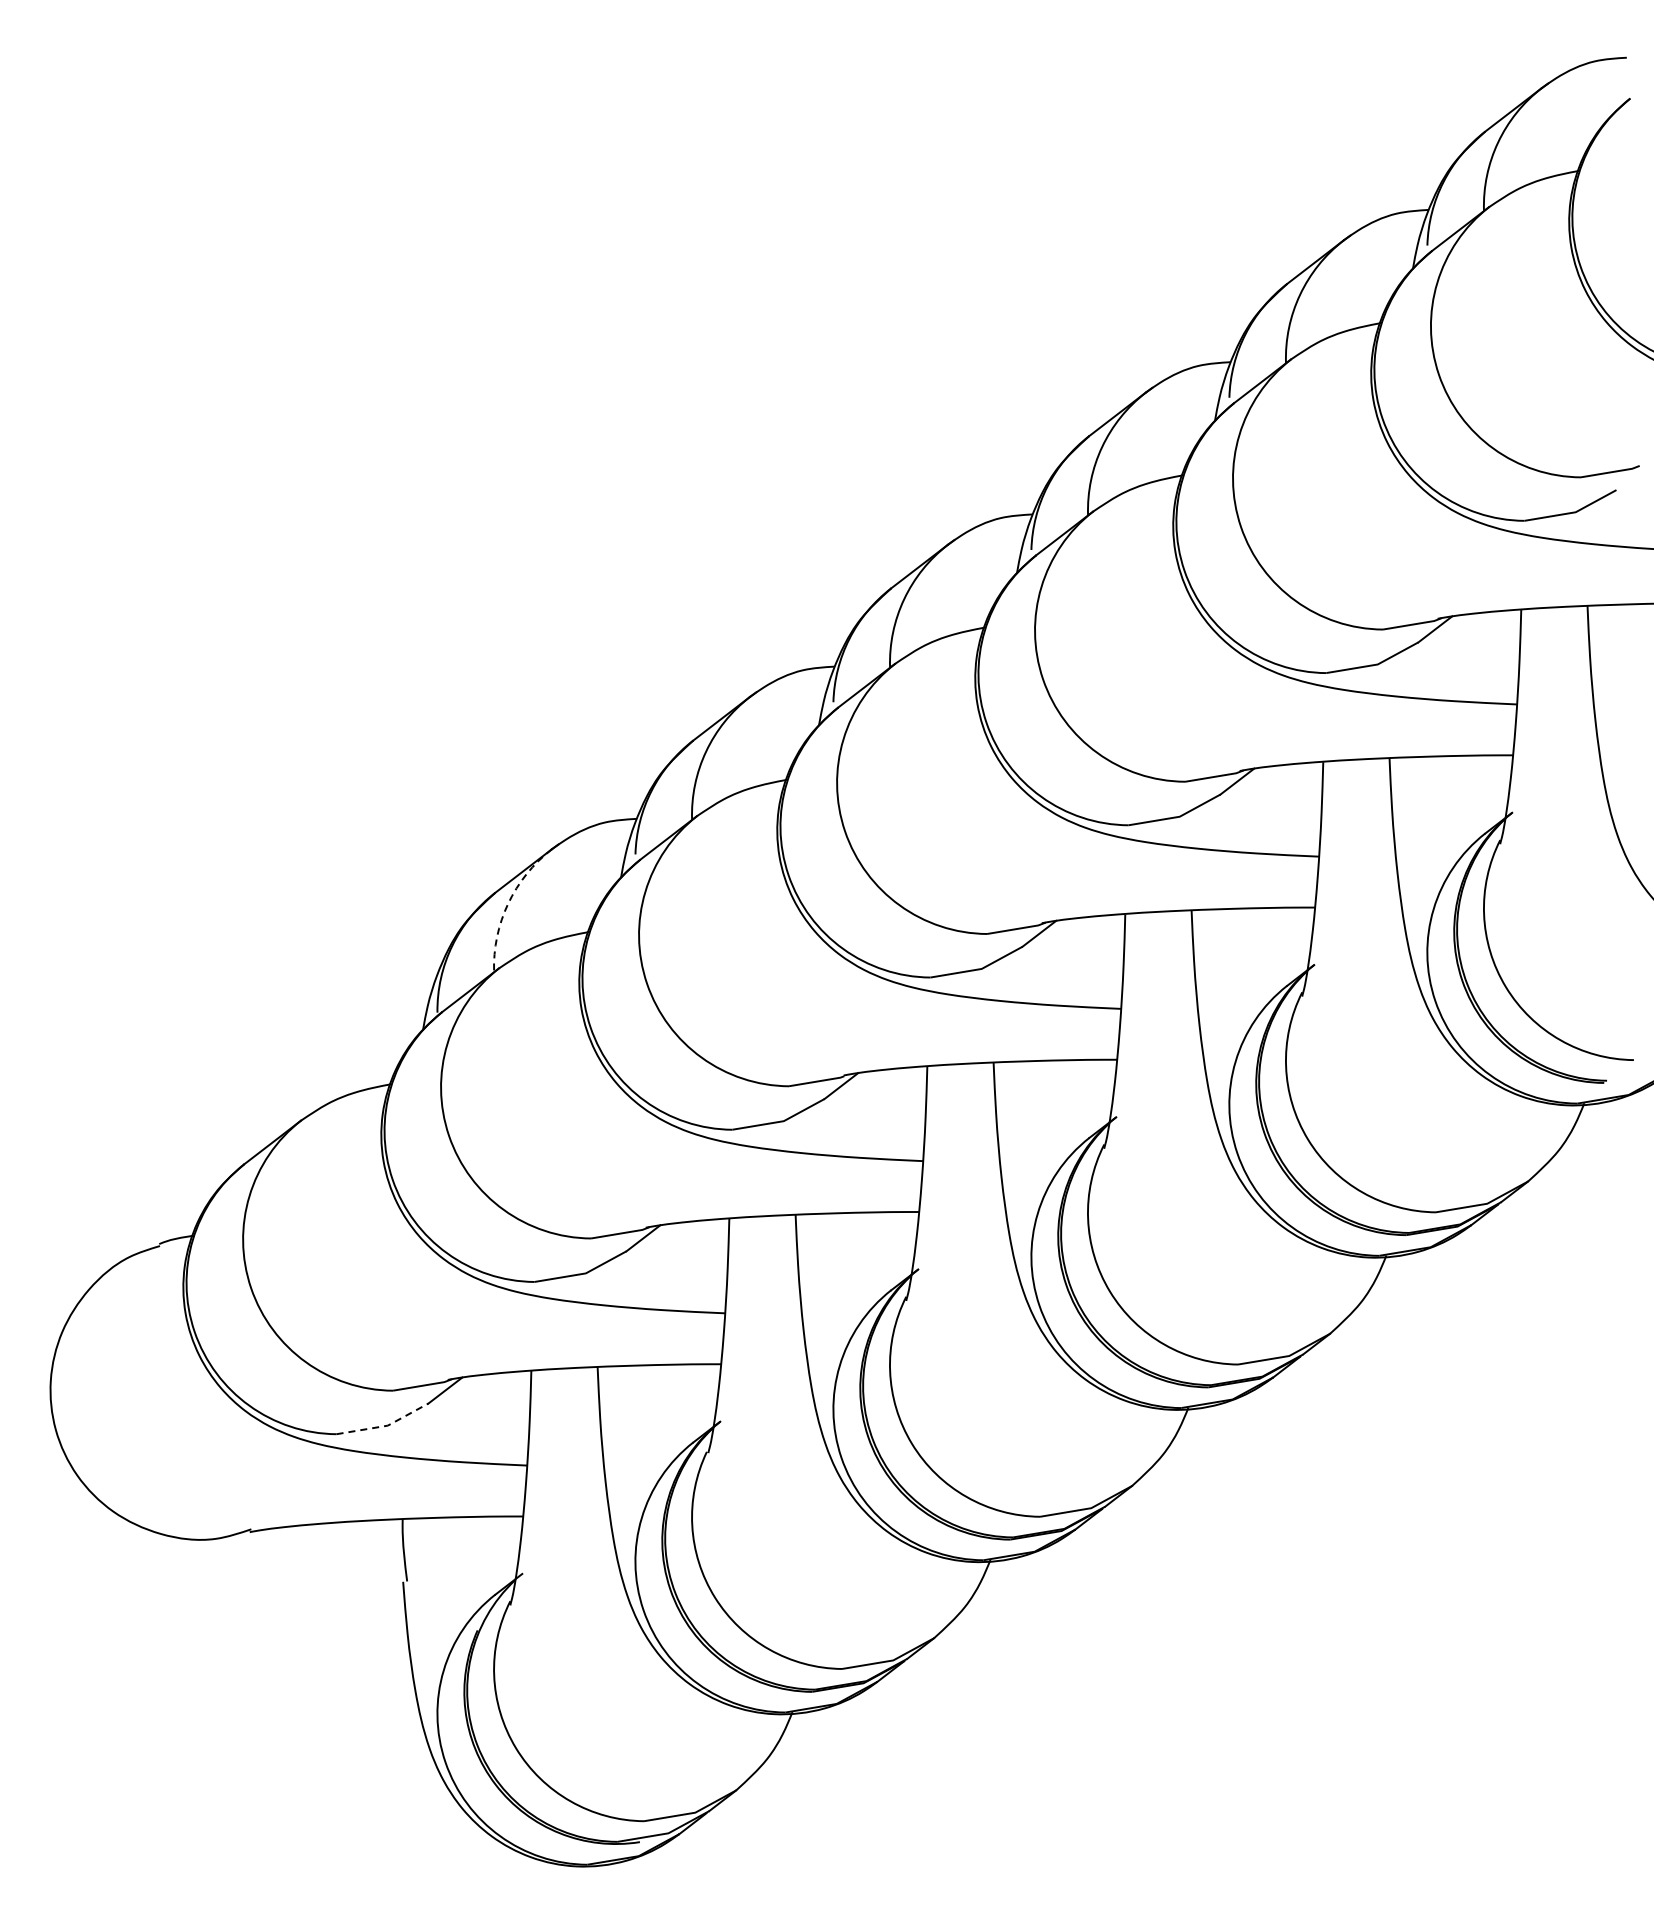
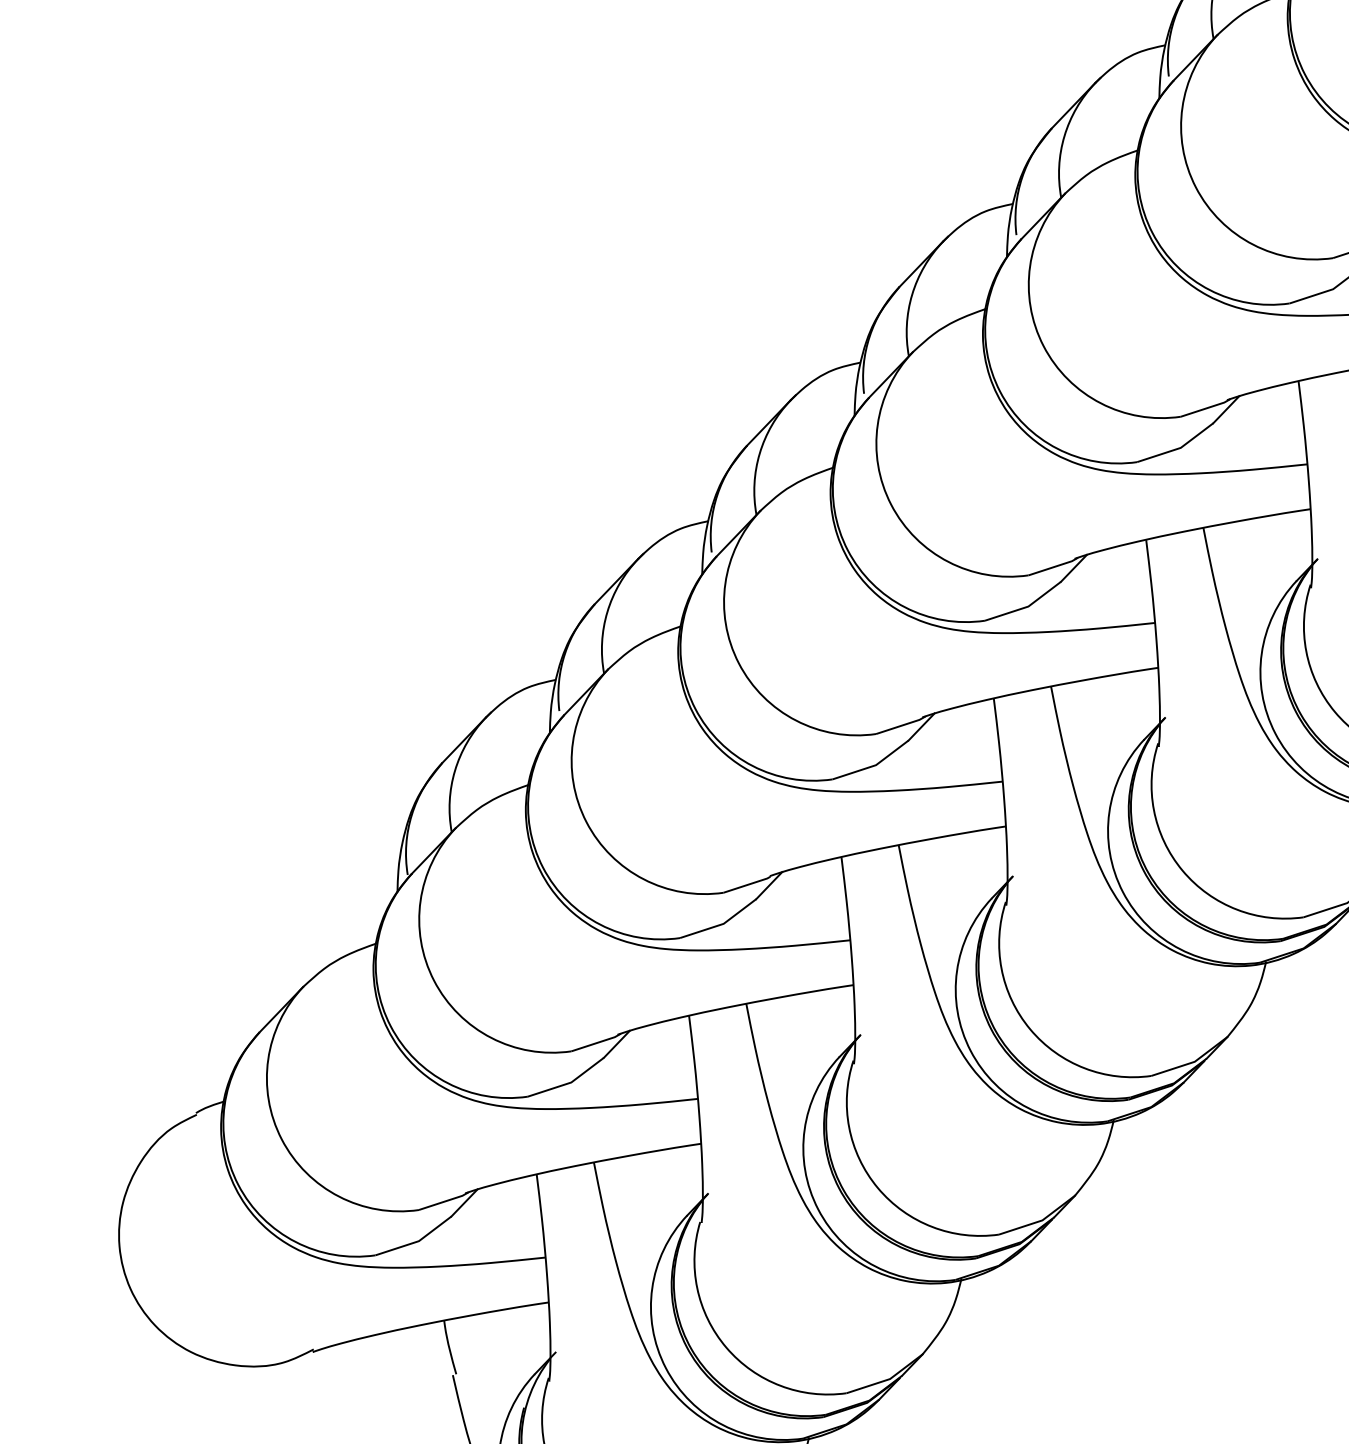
arc: (508, 903) -> (455, 770), dashed -> solid
line: (385, 1425) -> (416, 1241), dashed -> solid

